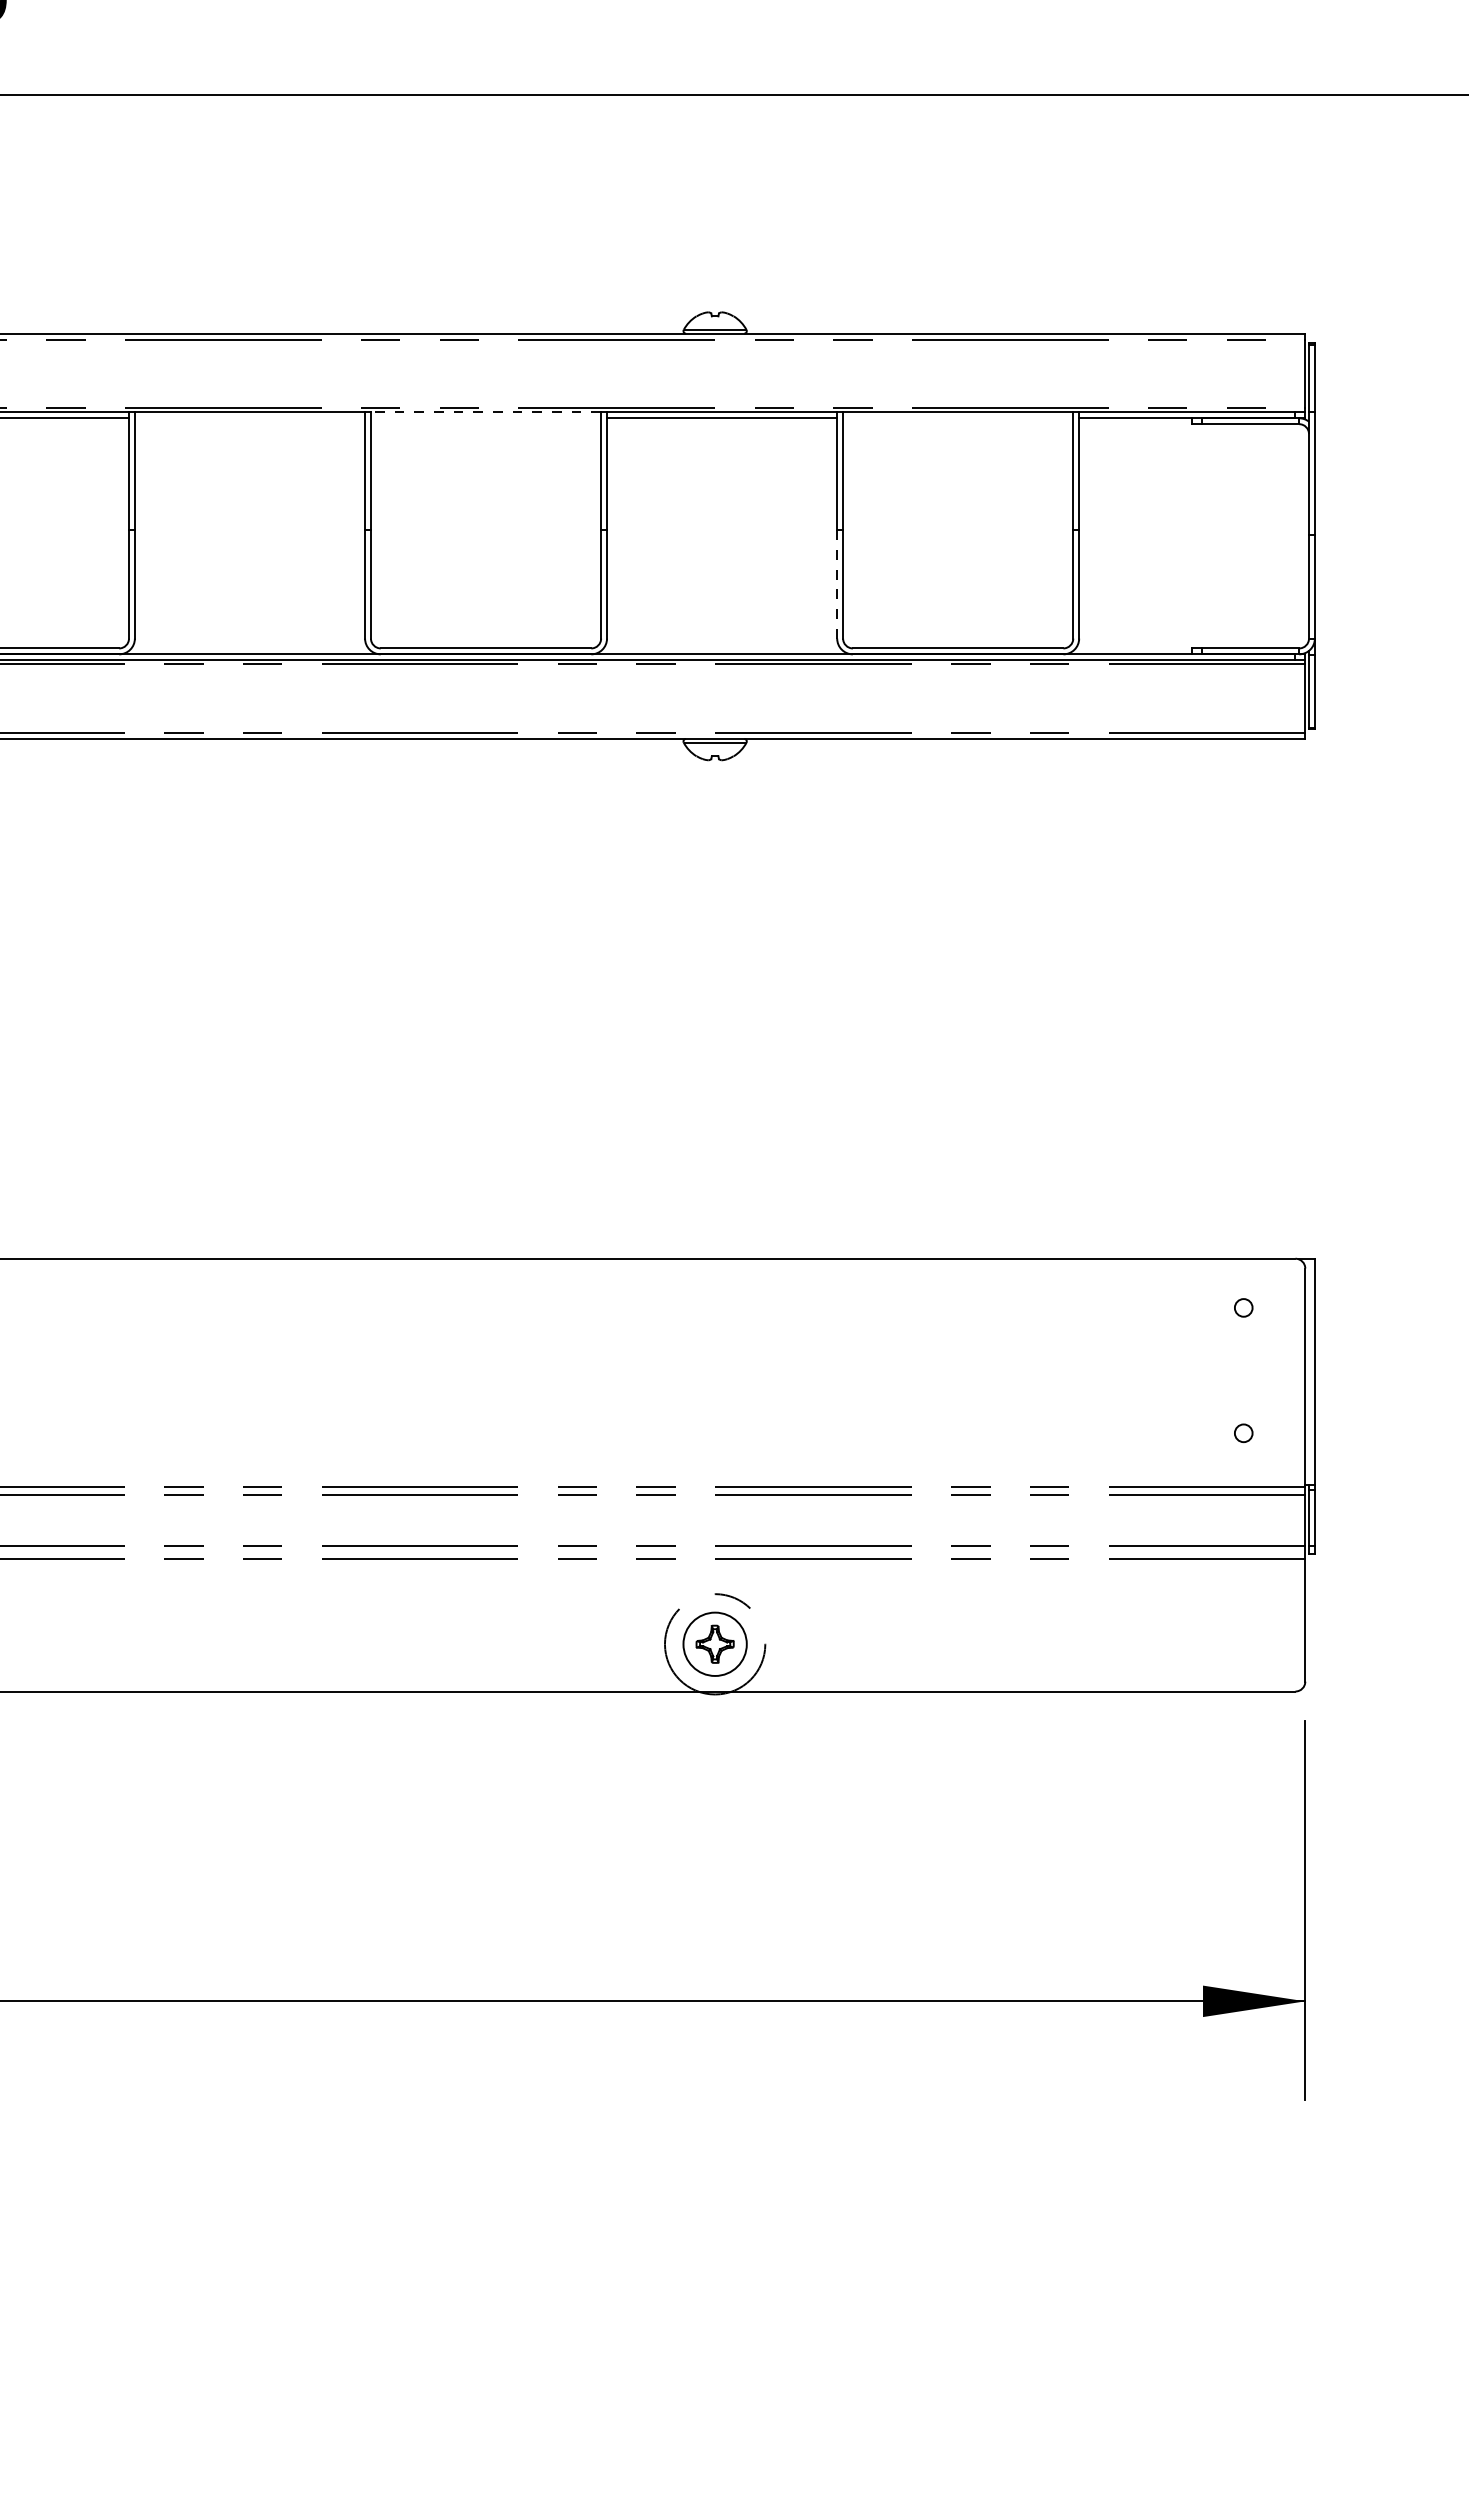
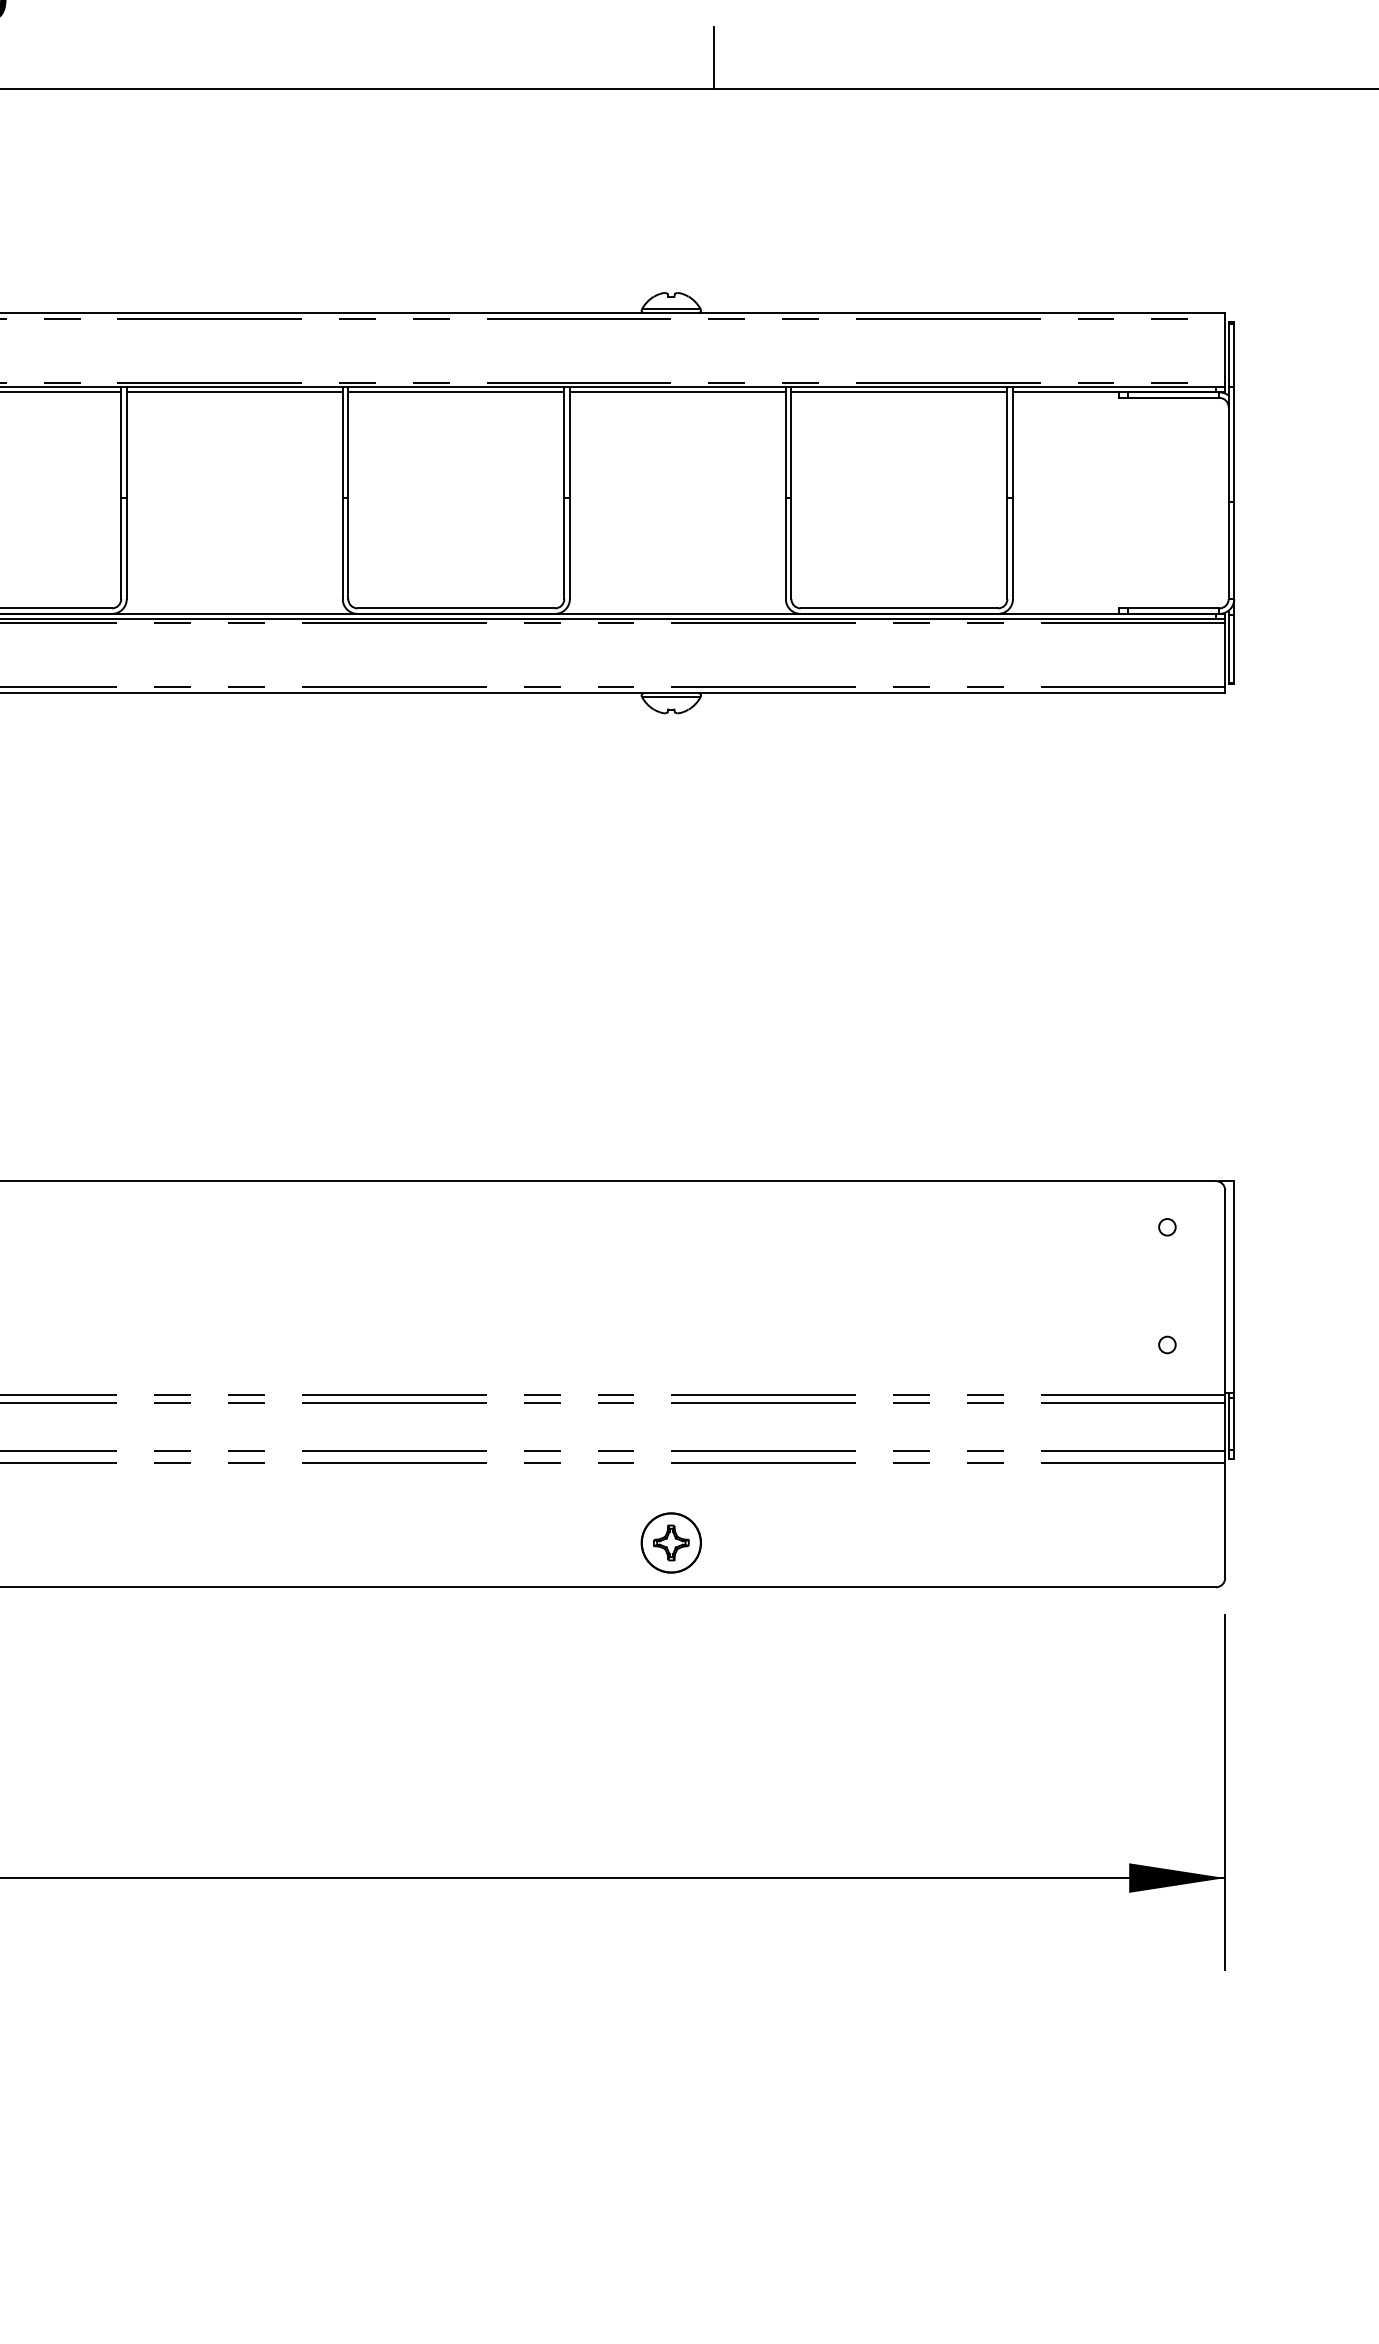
line: (760, 61) -> (713, 57), added
line: (485, 412) -> (455, 386), dashed -> solid
line: (249, 418) -> (234, 392), added
line: (485, 418) -> (455, 392), added
line: (958, 418) -> (899, 392), added
line: (837, 585) -> (786, 549), dashed -> solid
circle: (714, 1643) -> (670, 1542), size x0.62

